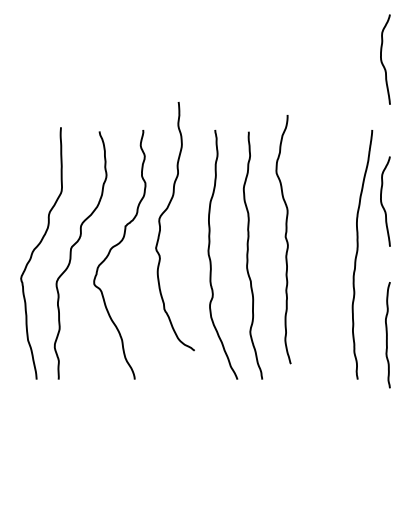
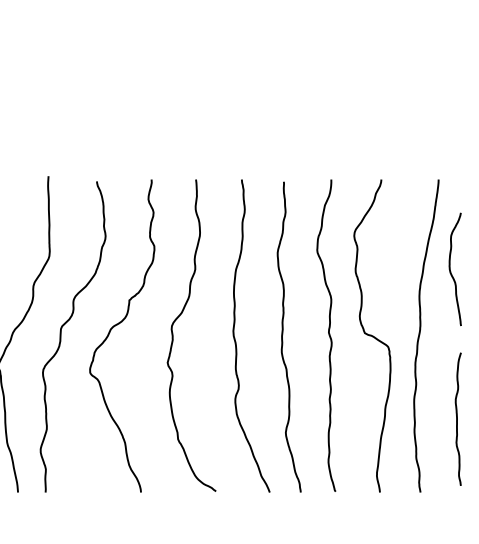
curve: (382, 60) -> (451, 92), removed
curve: (160, 226) -> (173, 335), moved
curve: (285, 239) -> (328, 335), moved
curve: (319, 254) -> (372, 335), added
curve: (387, 335) -> (457, 419), moved

